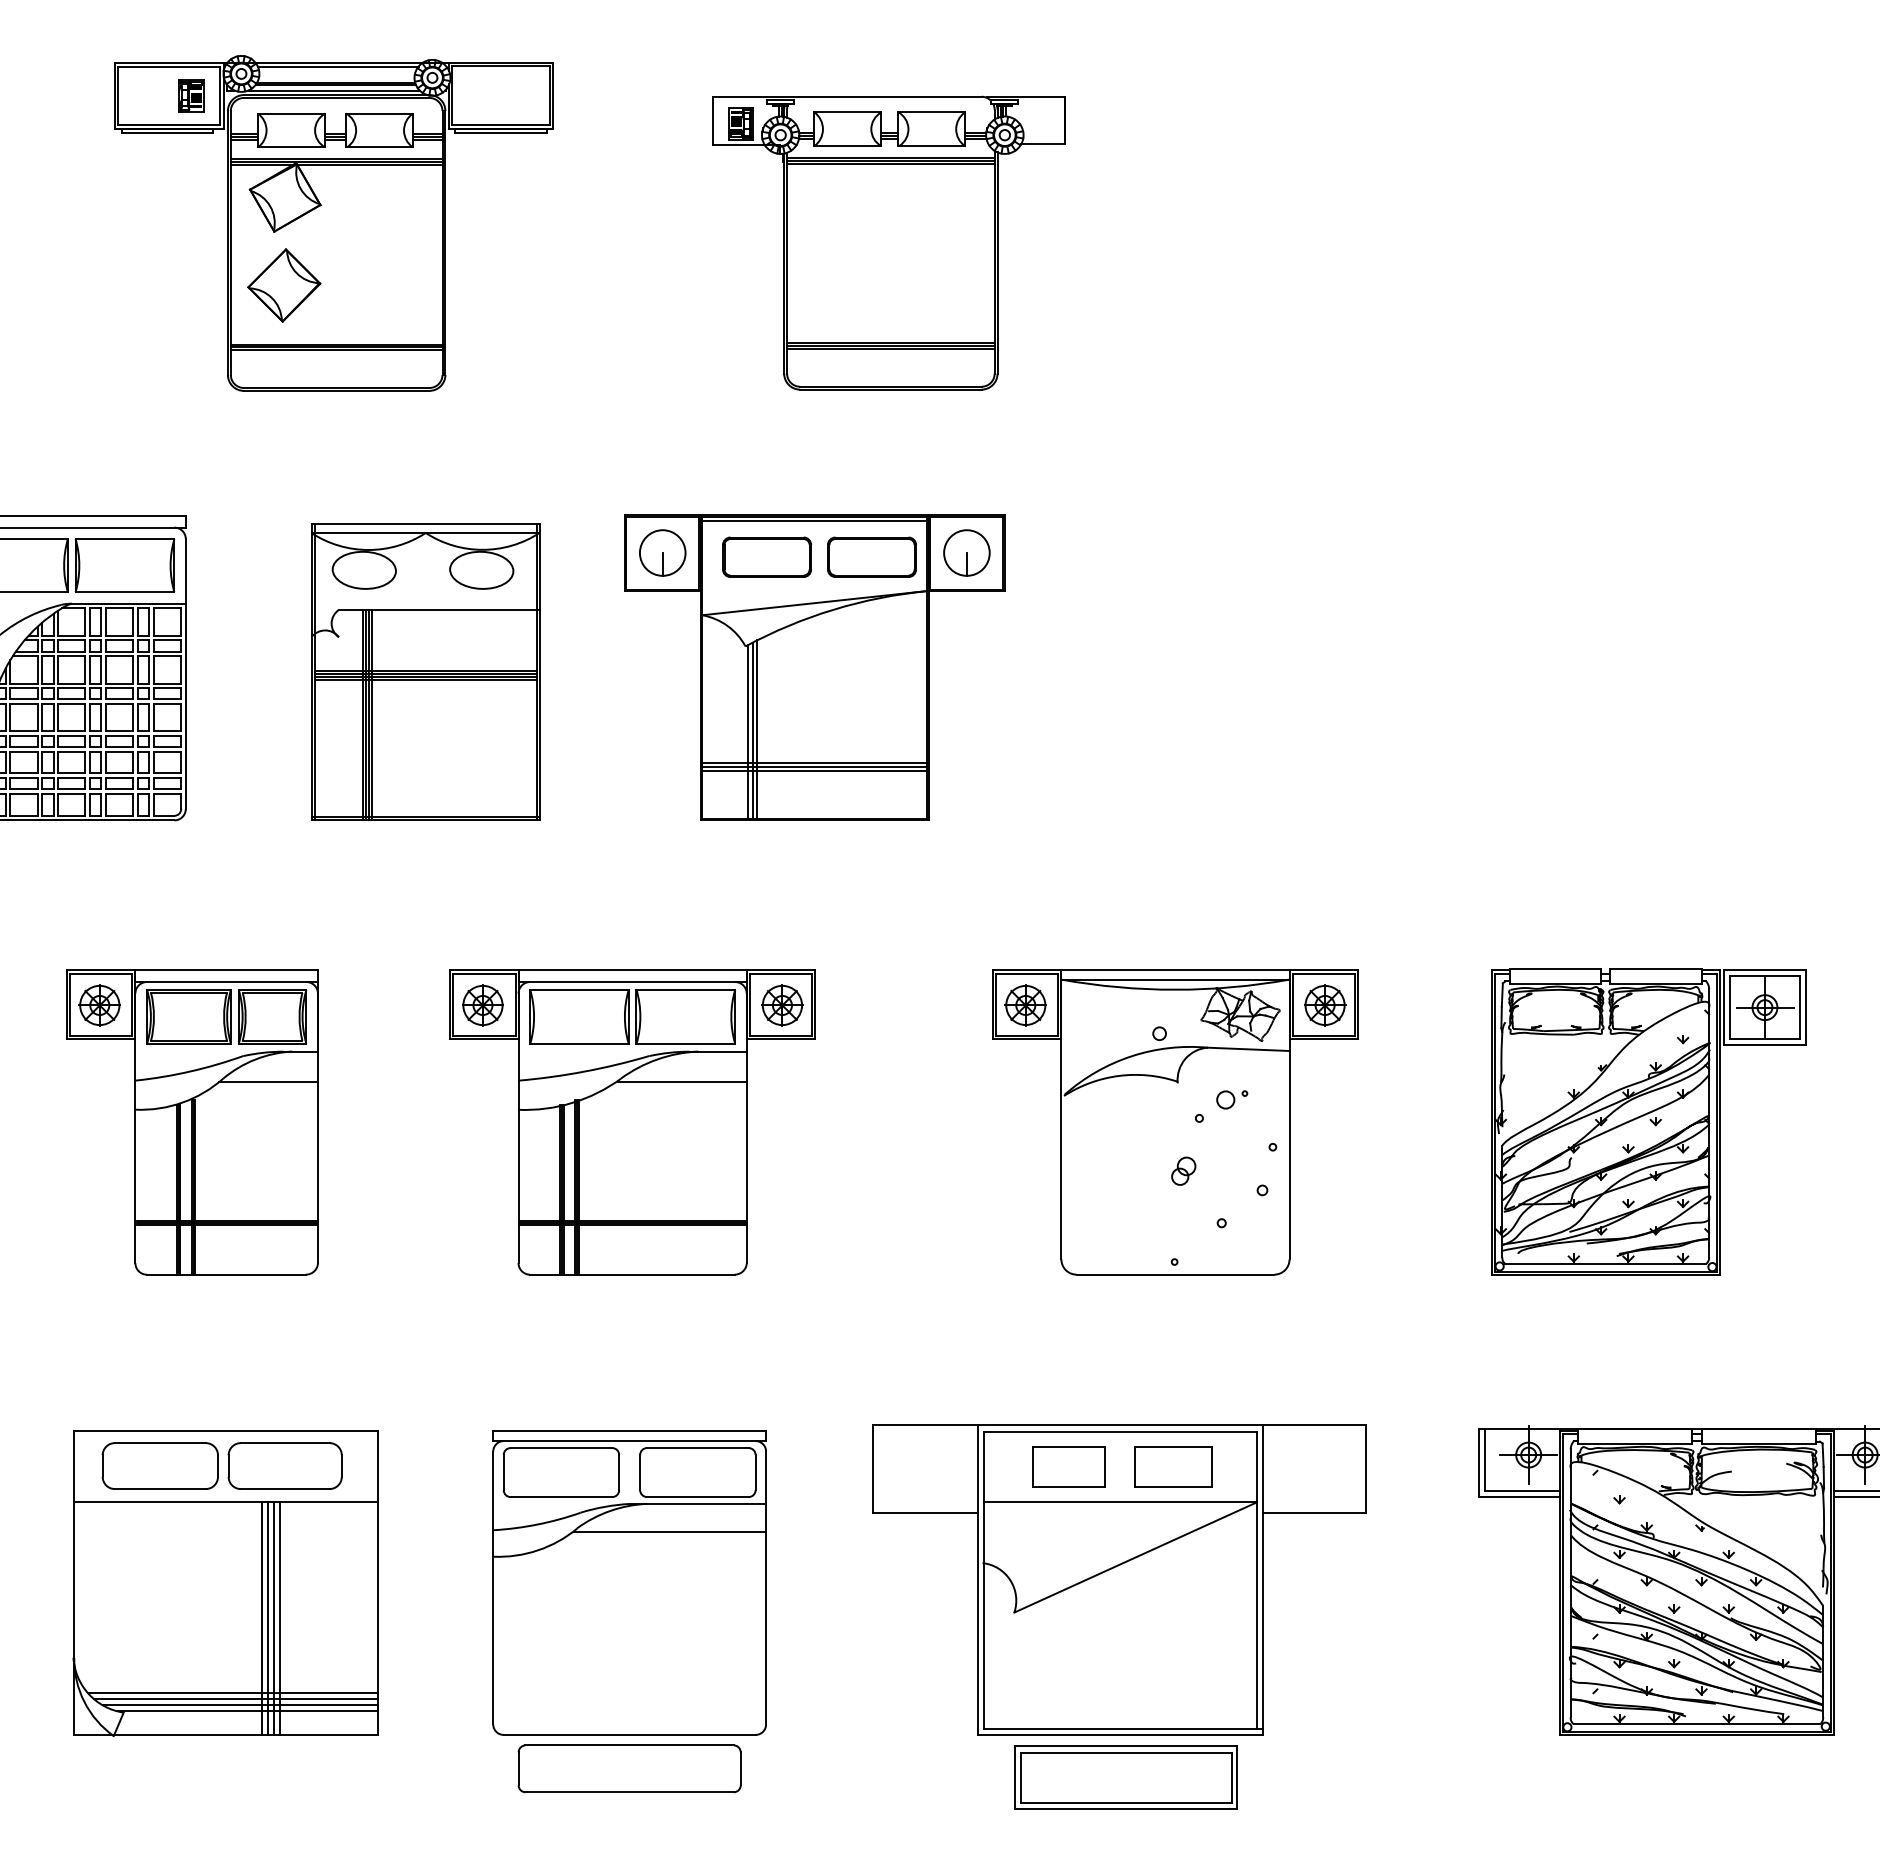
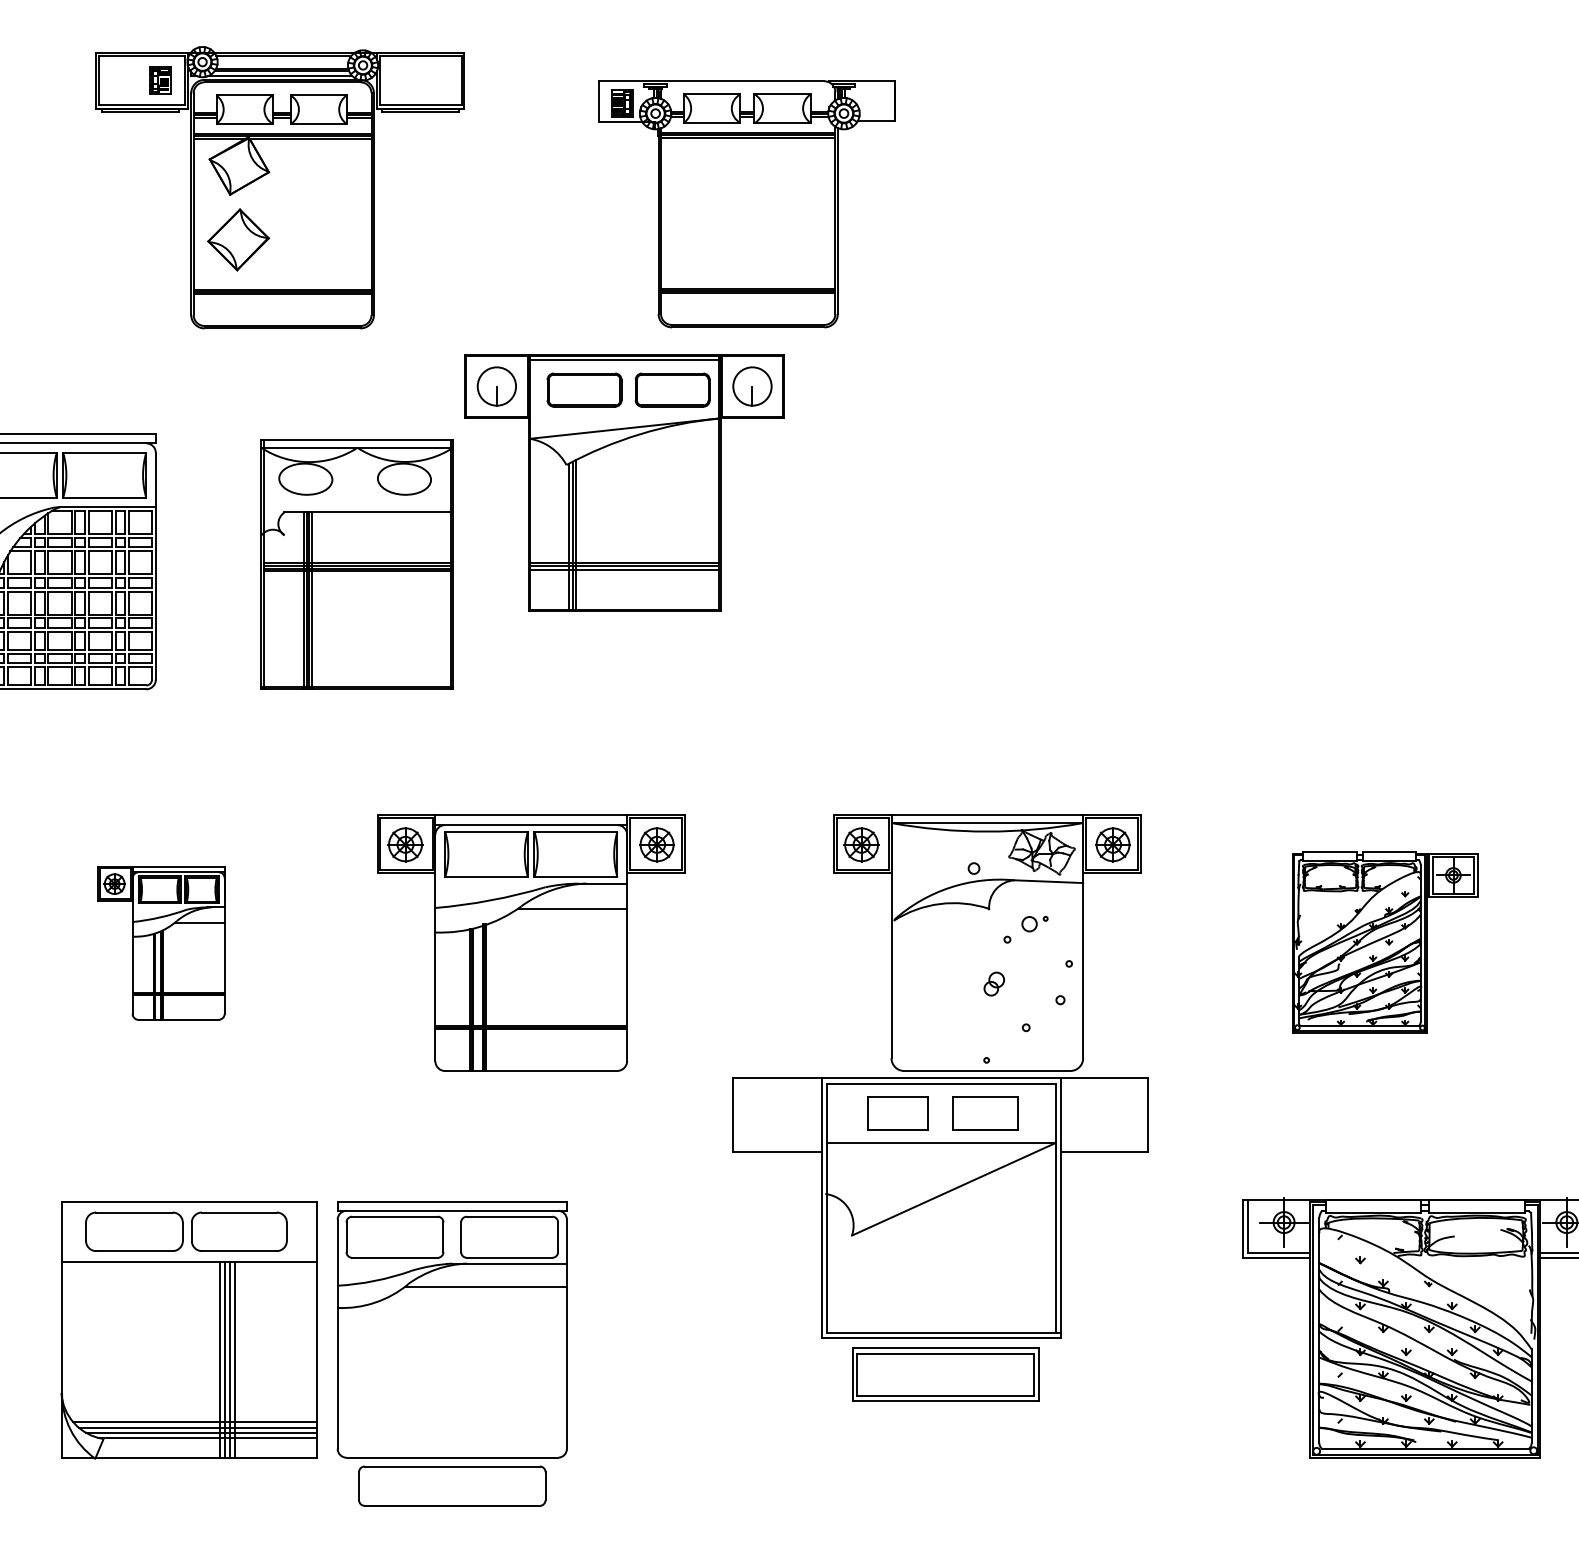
part: (814, 667) -> (624, 482), moved
part: (1648, 1121) -> (1384, 942), size x0.7
part: (192, 1122) -> (161, 943), size x0.6
part: (629, 1611) -> (452, 1353), moved
part: (1119, 1616) -> (940, 1238), moved

